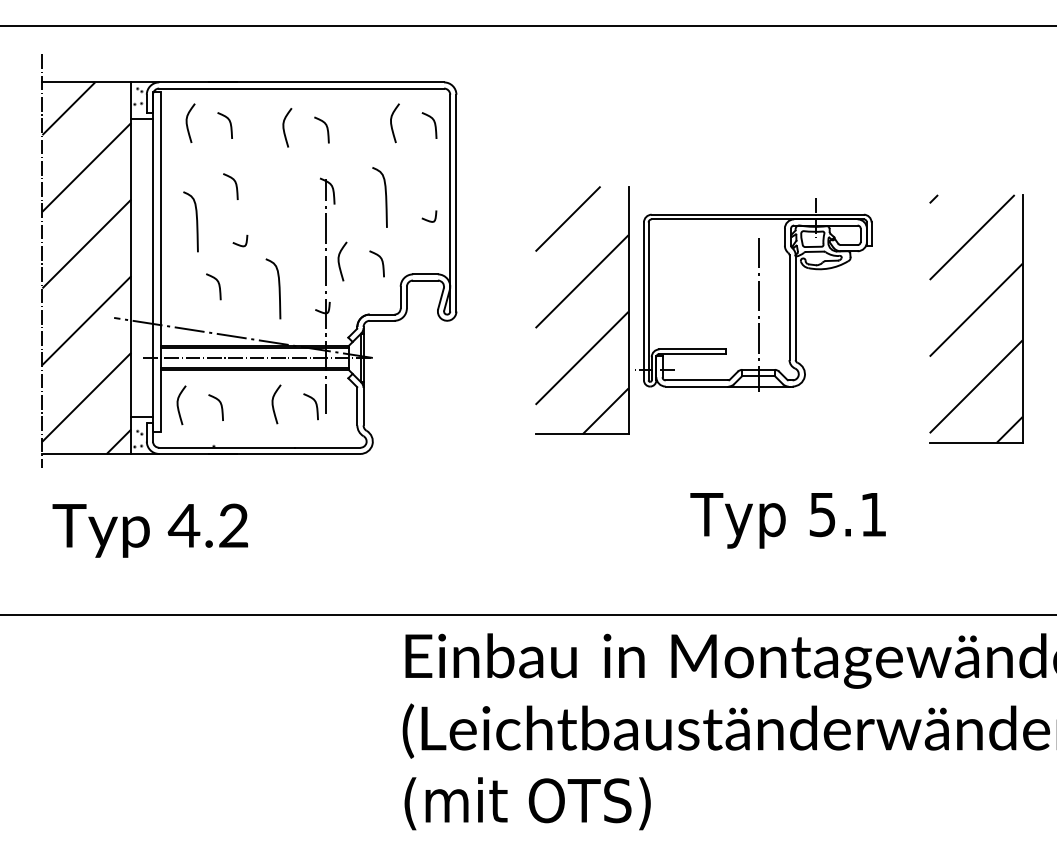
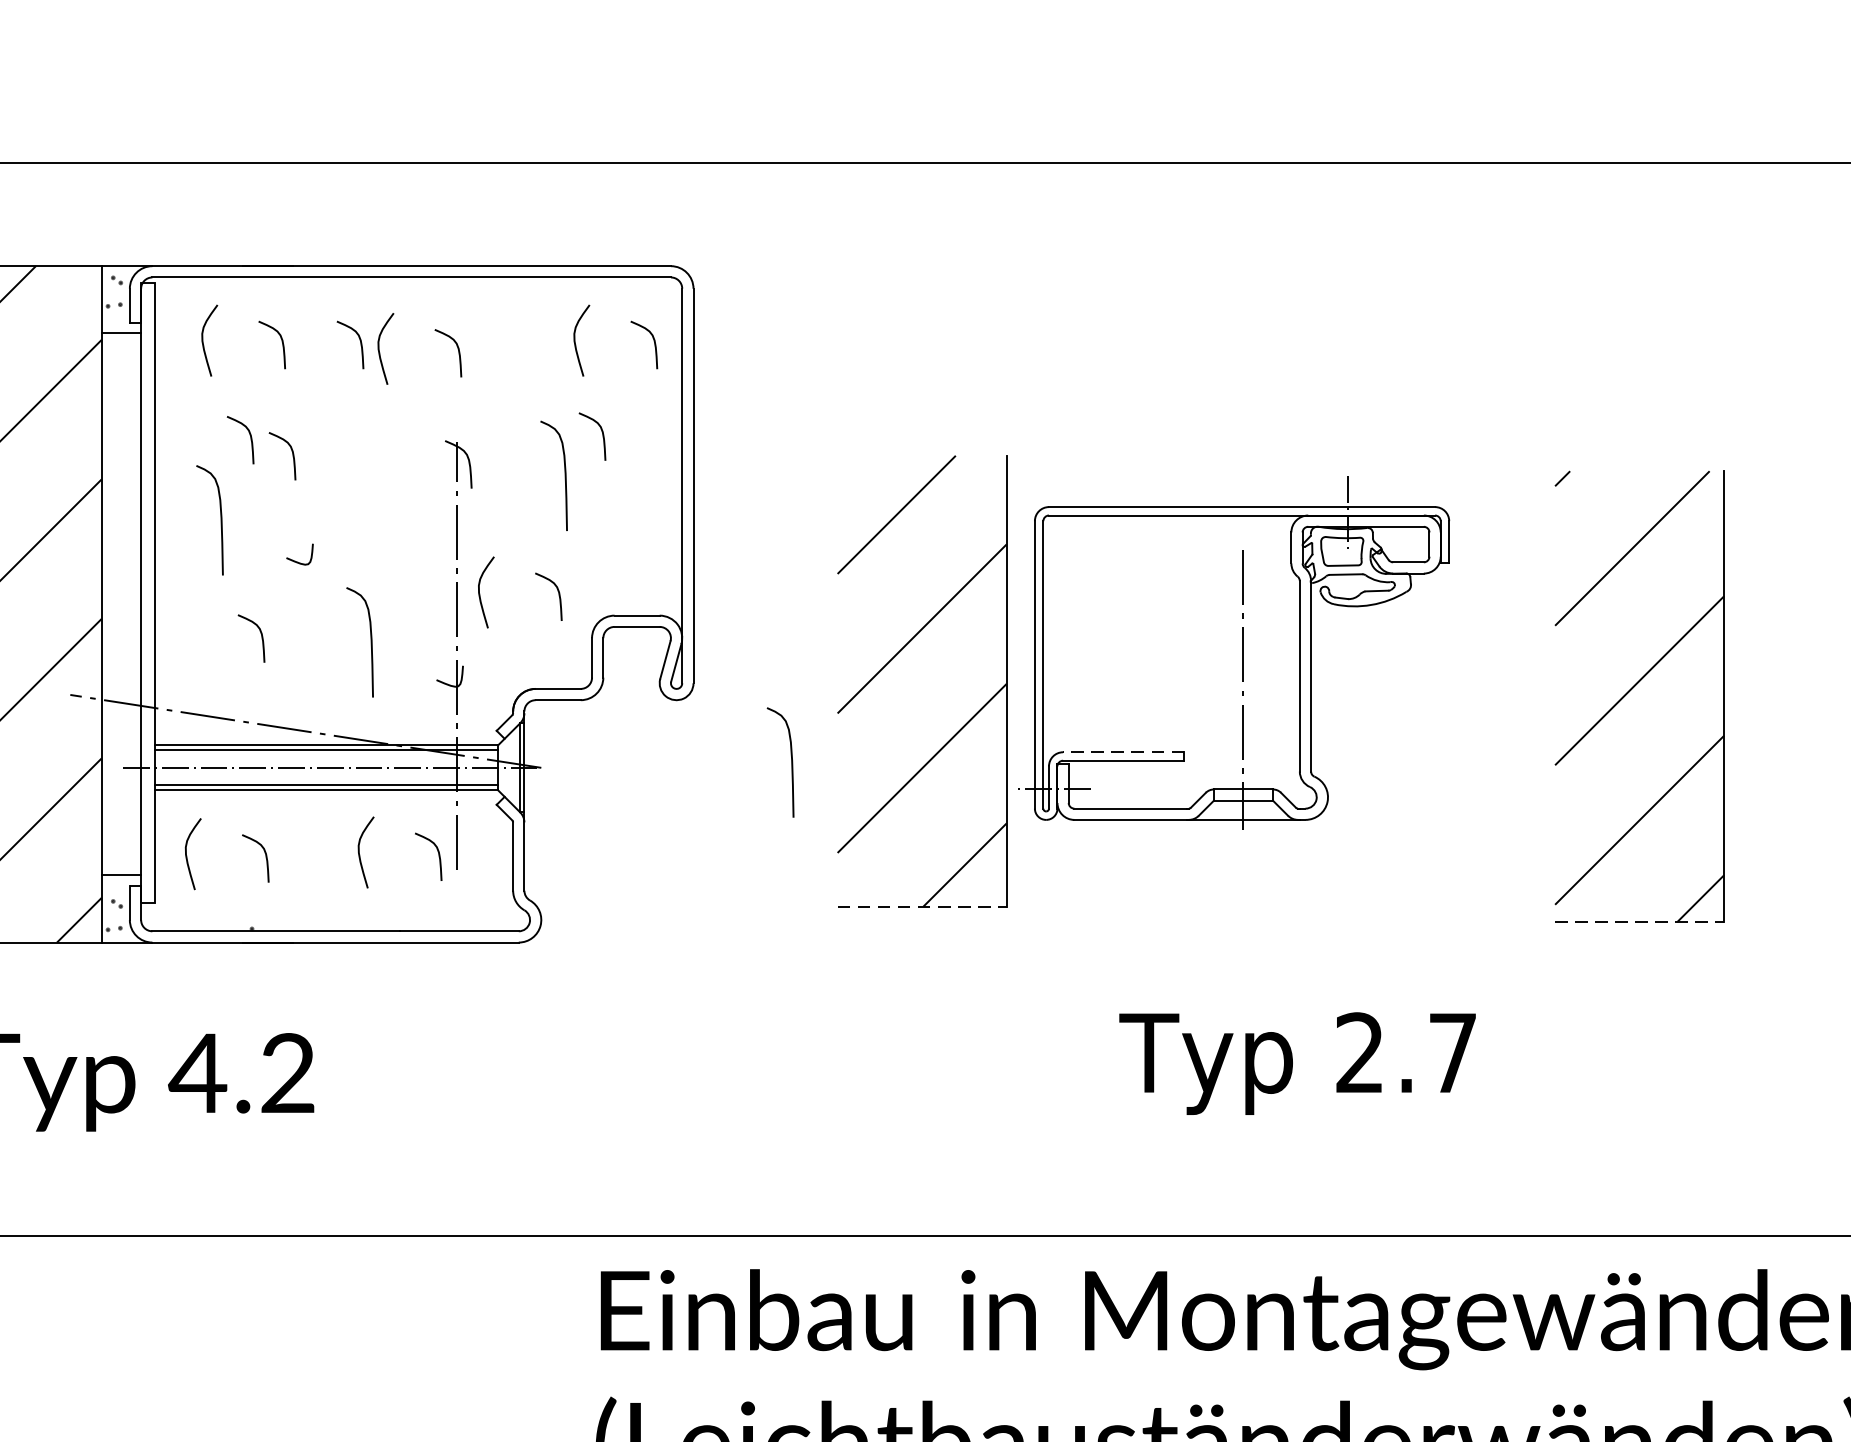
curve: (272, 123) -> (358, 341), added
curve: (405, 174) -> (600, 433), added
curve: (212, 177) -> (249, 439), added
curve: (427, 219) -> (640, 515), removed
line: (692, 349) -> (1123, 752), solid -> dashed
curve: (509, 354) -> (790, 761), added
line: (582, 434) -> (922, 907), solid -> dashed
line: (976, 442) -> (1640, 921), solid -> dashed
text: (847, 514) -> (1405, 1052), 5.1 -> 2.7

